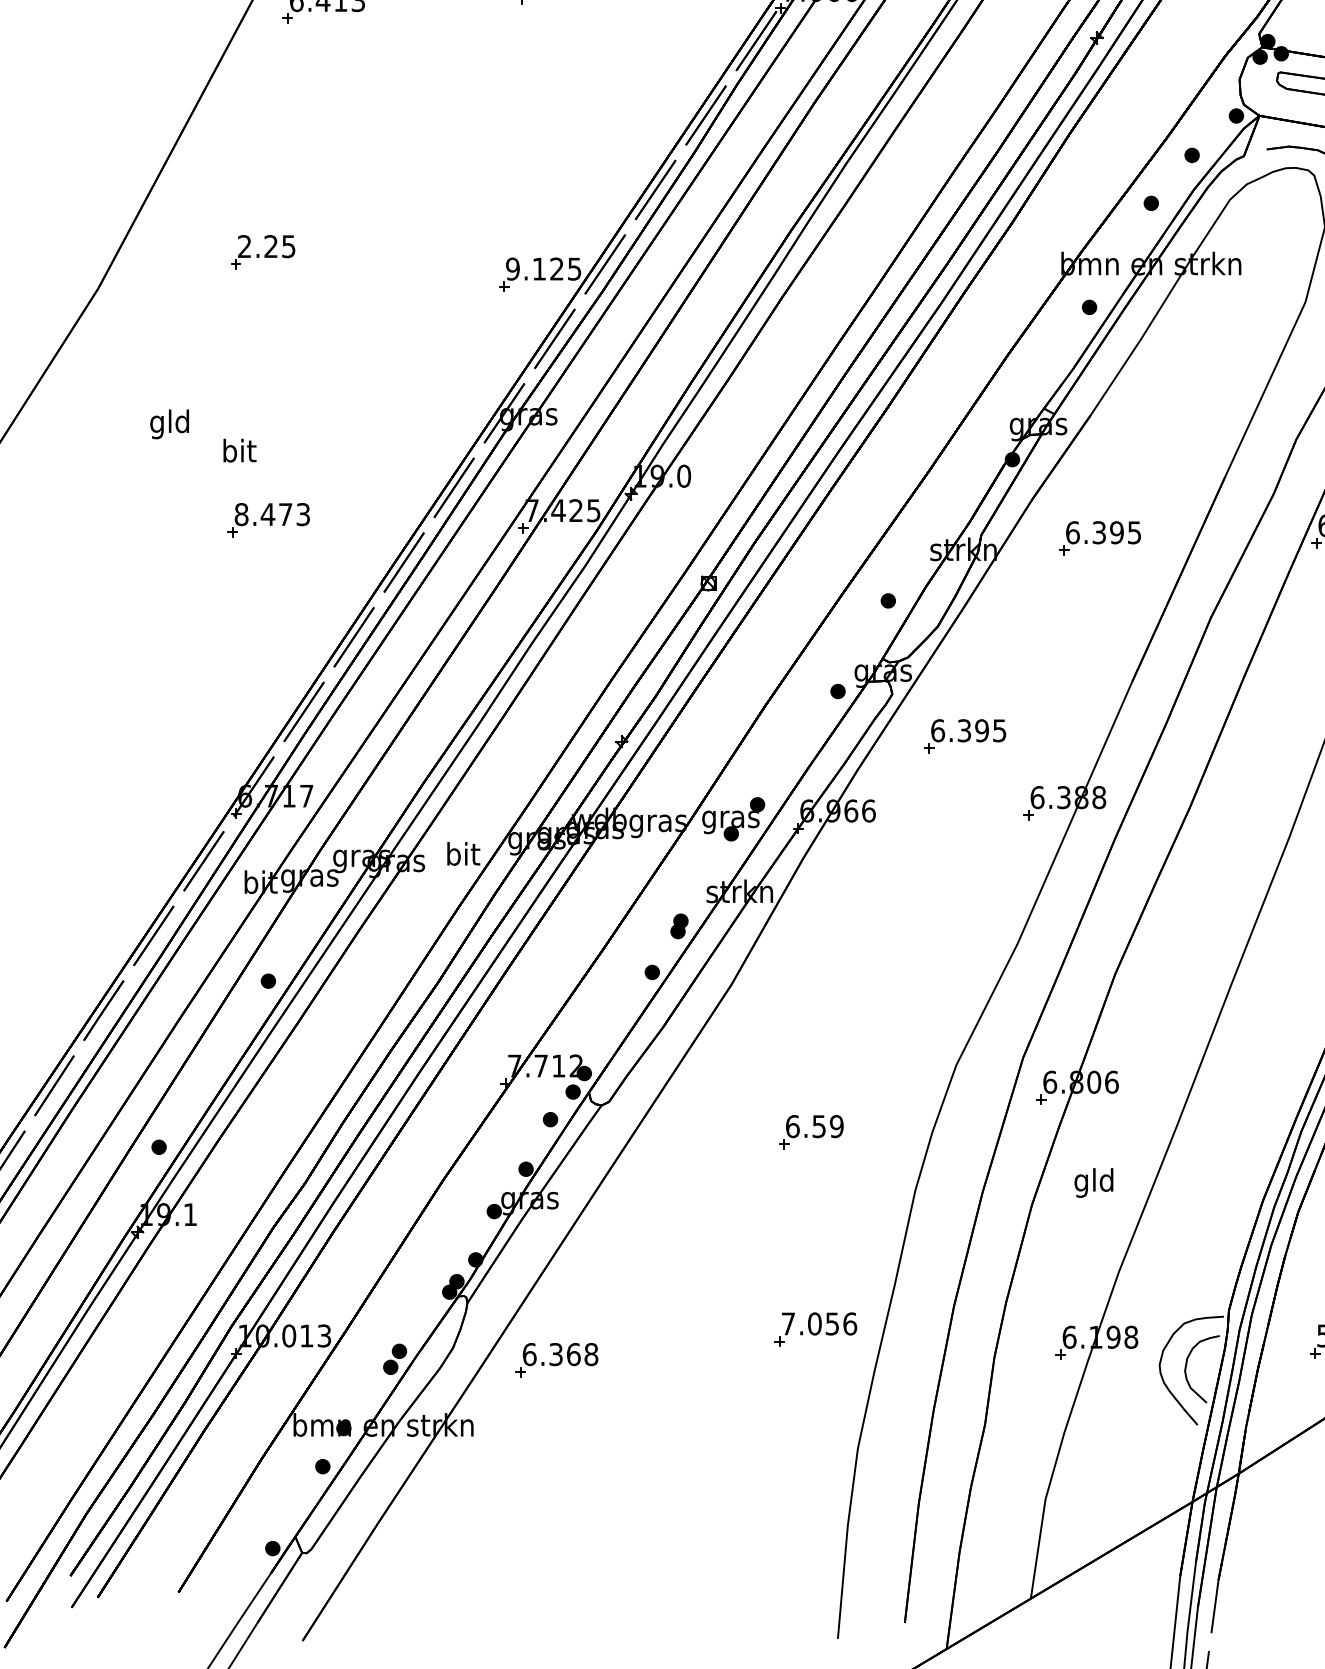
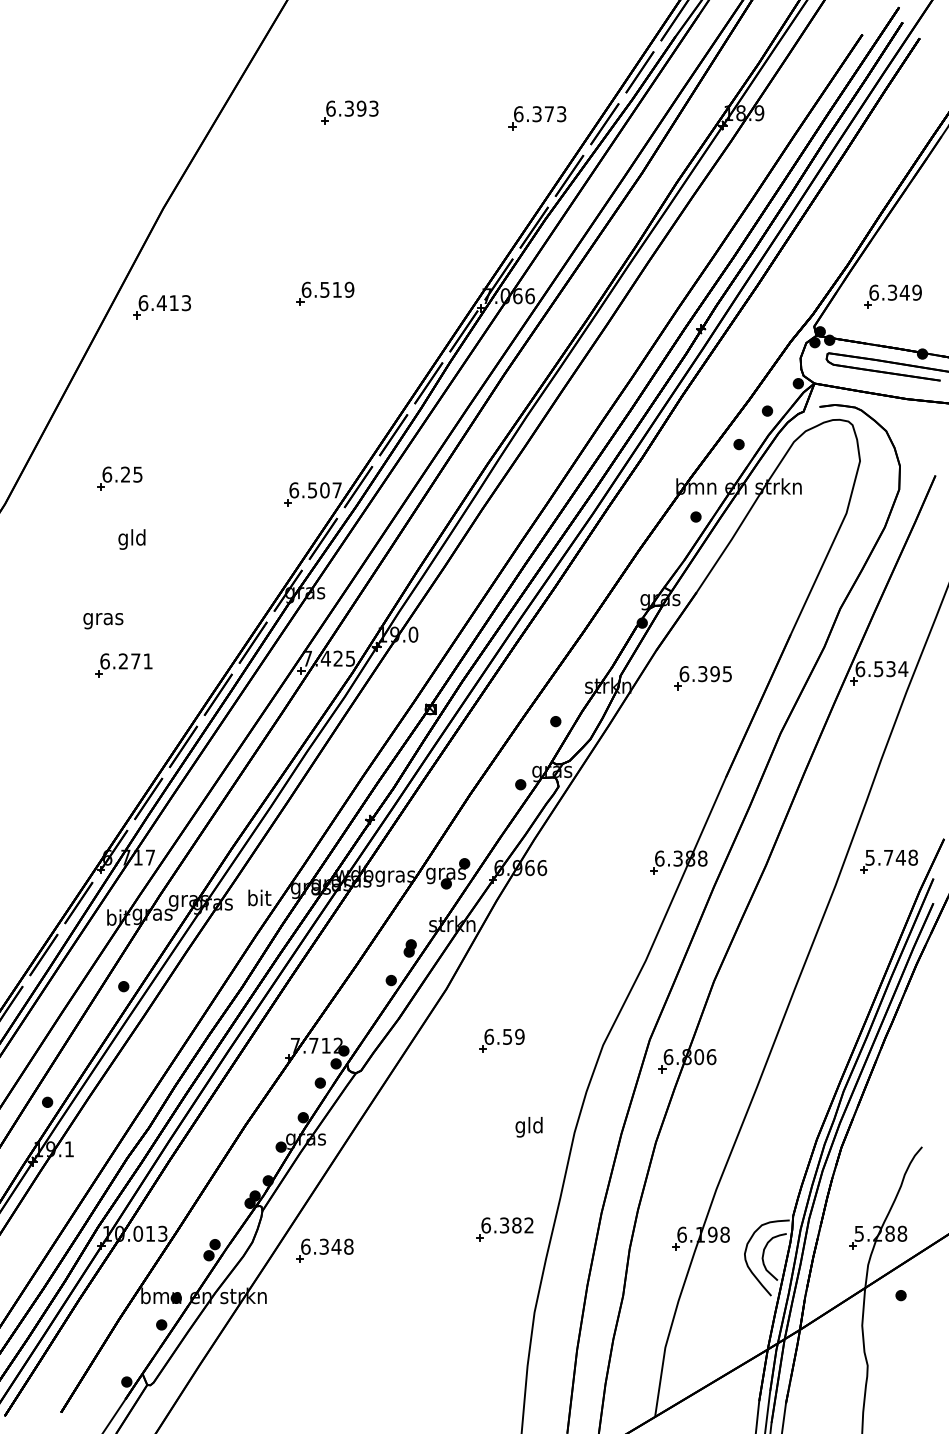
text: (245, 246) -> (107, 474), 2.25 -> 6.25
text: (543, 269) -> (315, 490), 9.125 -> 6.507
text: (169, 424) -> (131, 539), moved
text: (239, 452) -> (103, 618), bit -> gras
text: (272, 514) -> (126, 661), 8.473 -> 6.271
part: (963, 737) -> (608, 816), removed
part: (810, 1131) -> (501, 1040), moved
text: (1093, 1183) -> (528, 1127), moved
text: (819, 1323) -> (507, 1225), 7.056 -> 6.382
text: (573, 1354) -> (336, 1246), 6.368 -> 6.348

